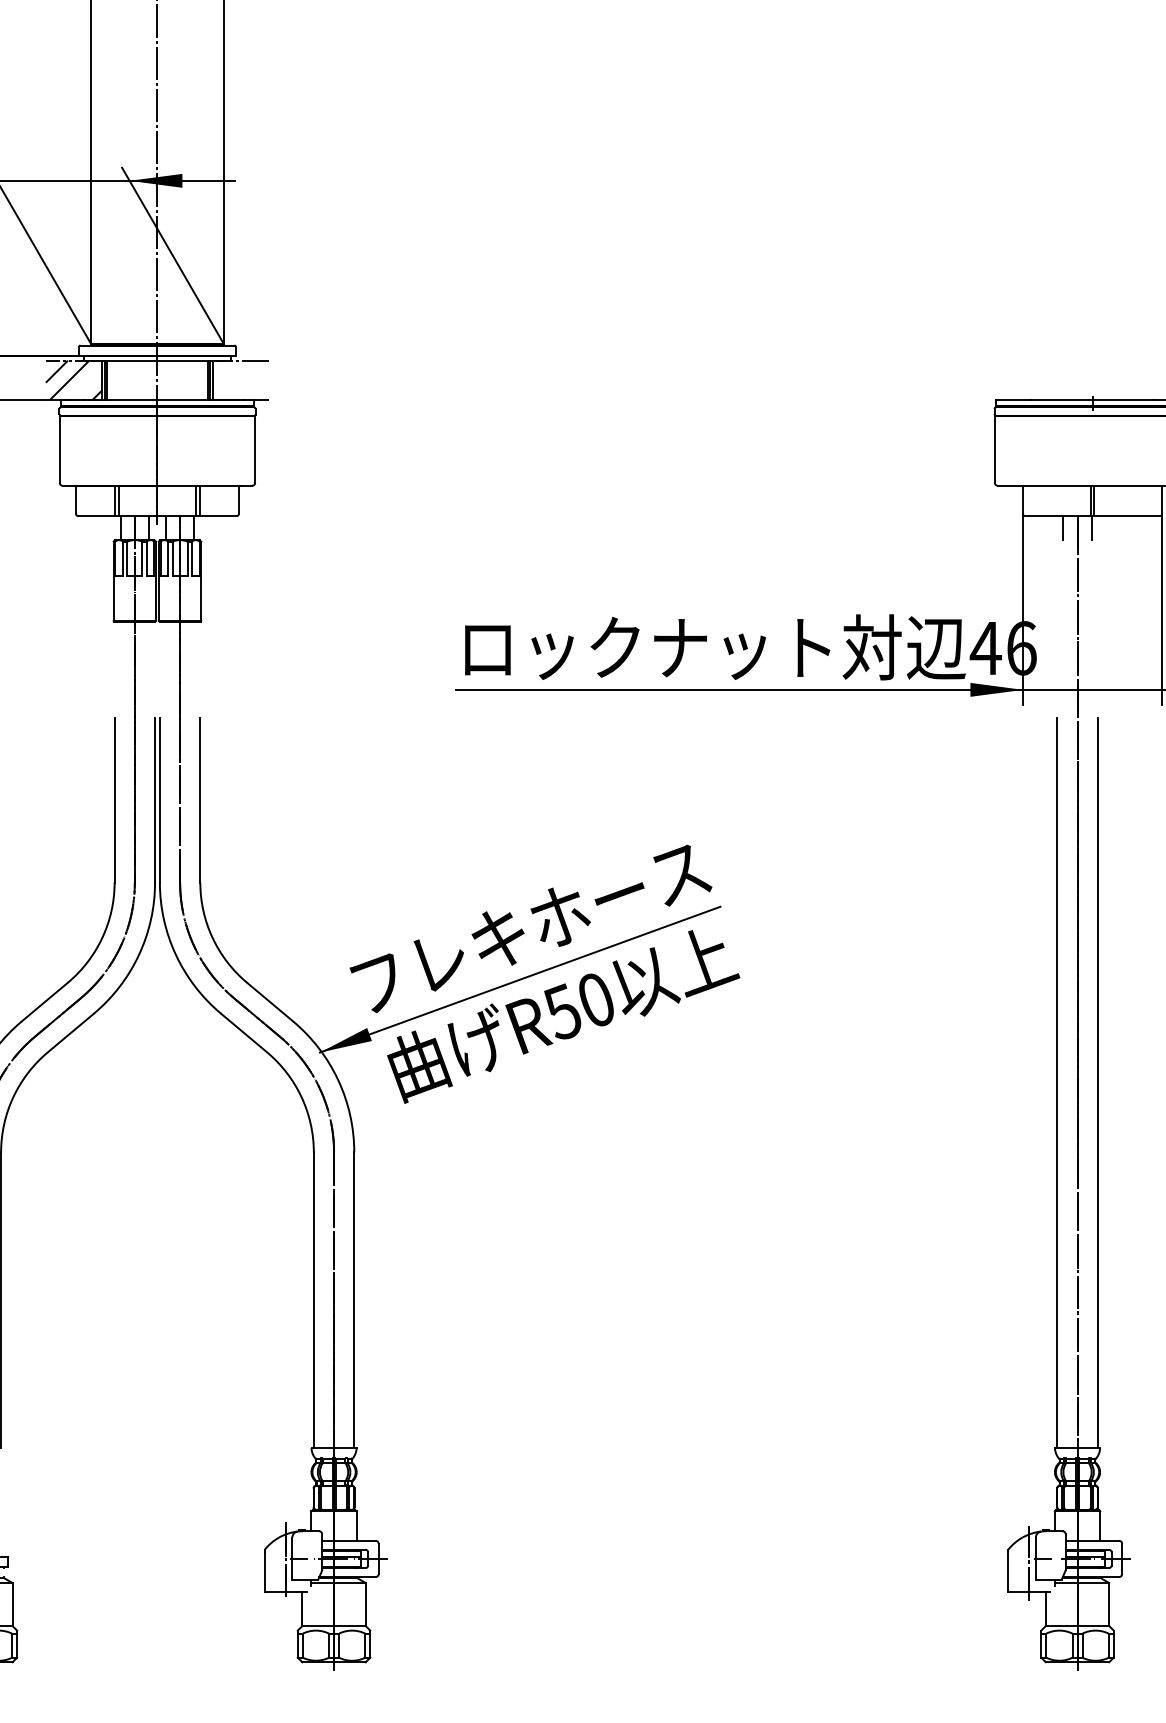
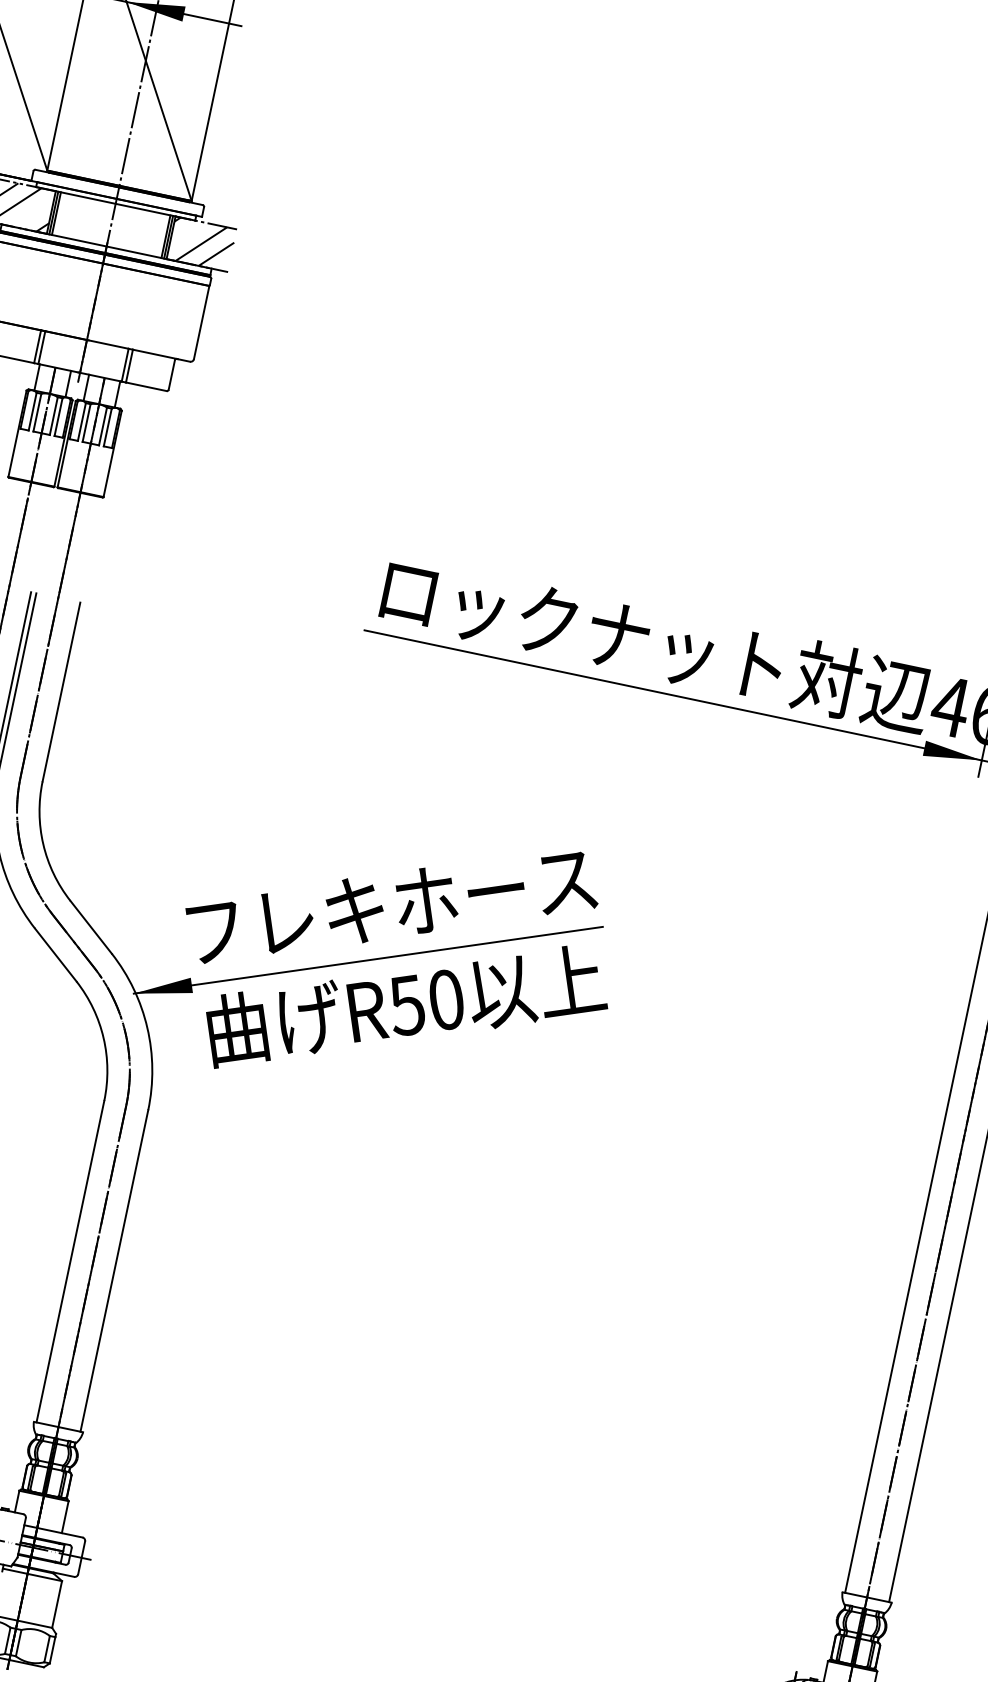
hatch: (240, 379) -> (201, 243), added

